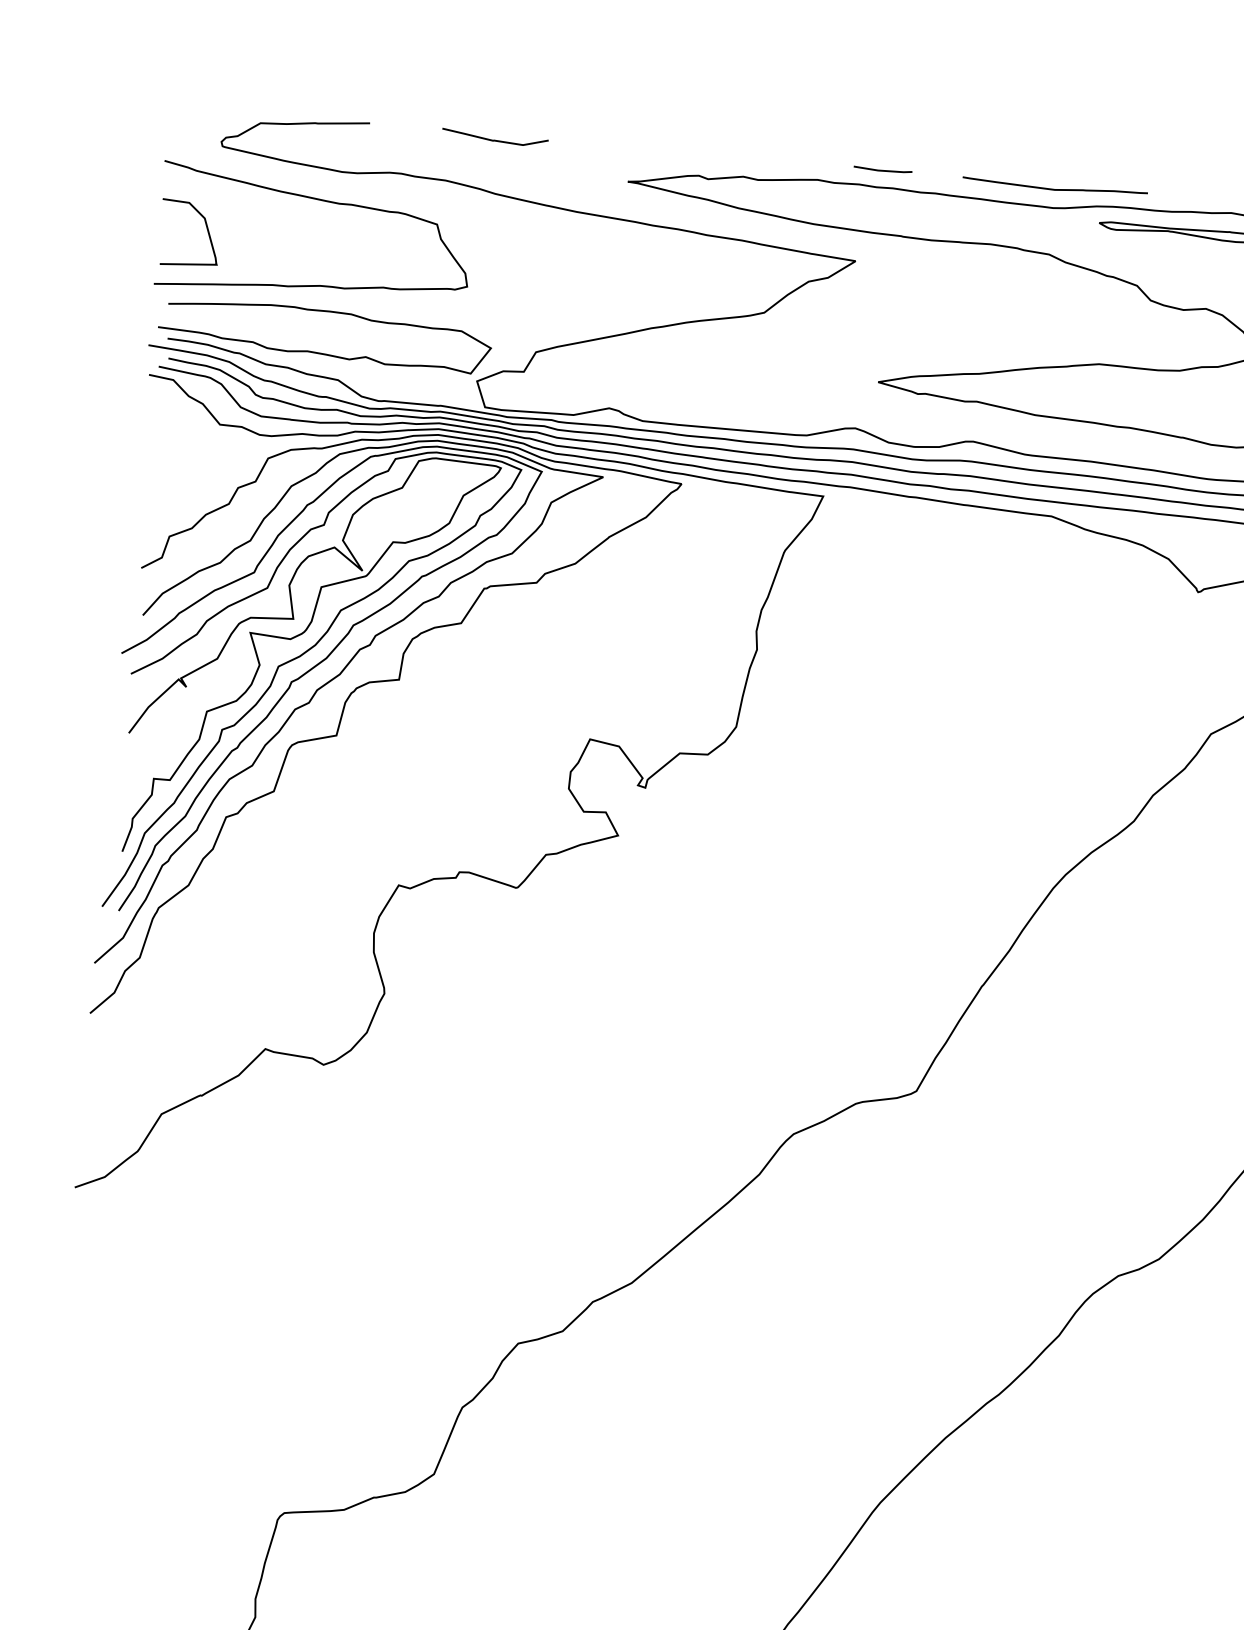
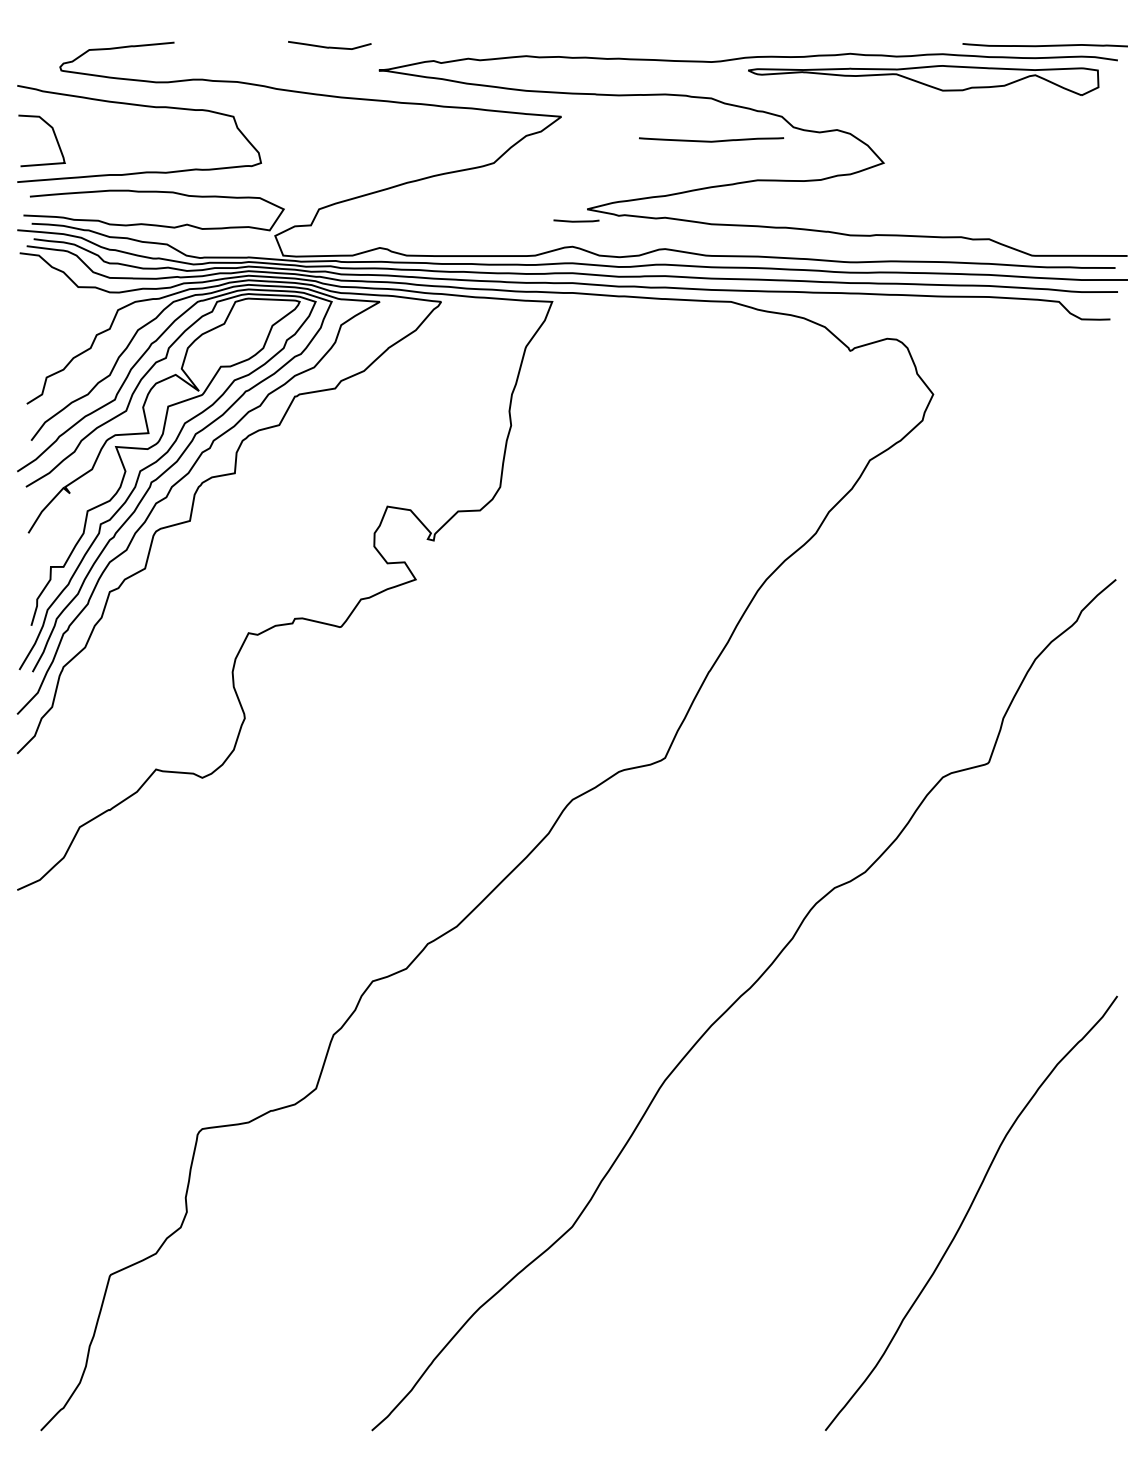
curve: (494, 139) -> (329, 46), moved
line: (883, 169) -> (576, 220), moved
curve: (1055, 188) -> (711, 140), moved

